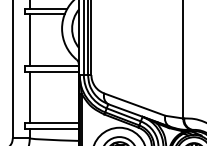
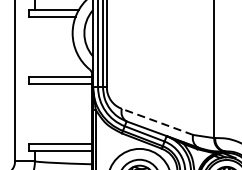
line: (29, 40) -> (34, 47), removed
line: (29, 97) -> (34, 113), removed
line: (134, 104) -> (157, 121), solid -> dashed

